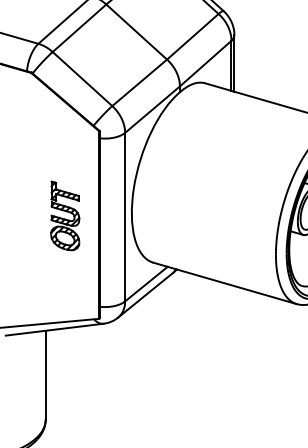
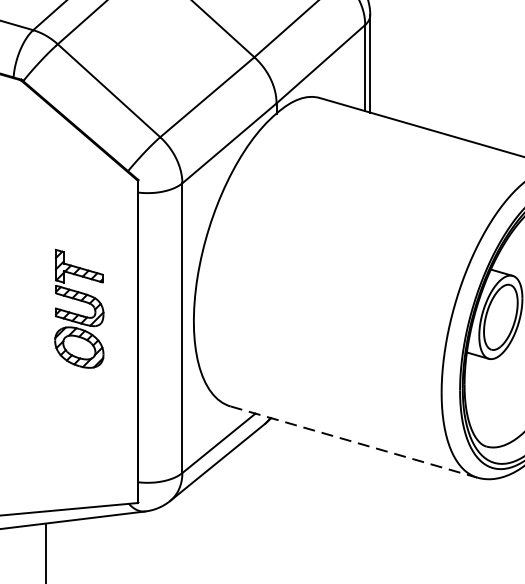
part: (65, 215) -> (79, 308), moved
line: (224, 283) -> (353, 442), solid -> dashed

